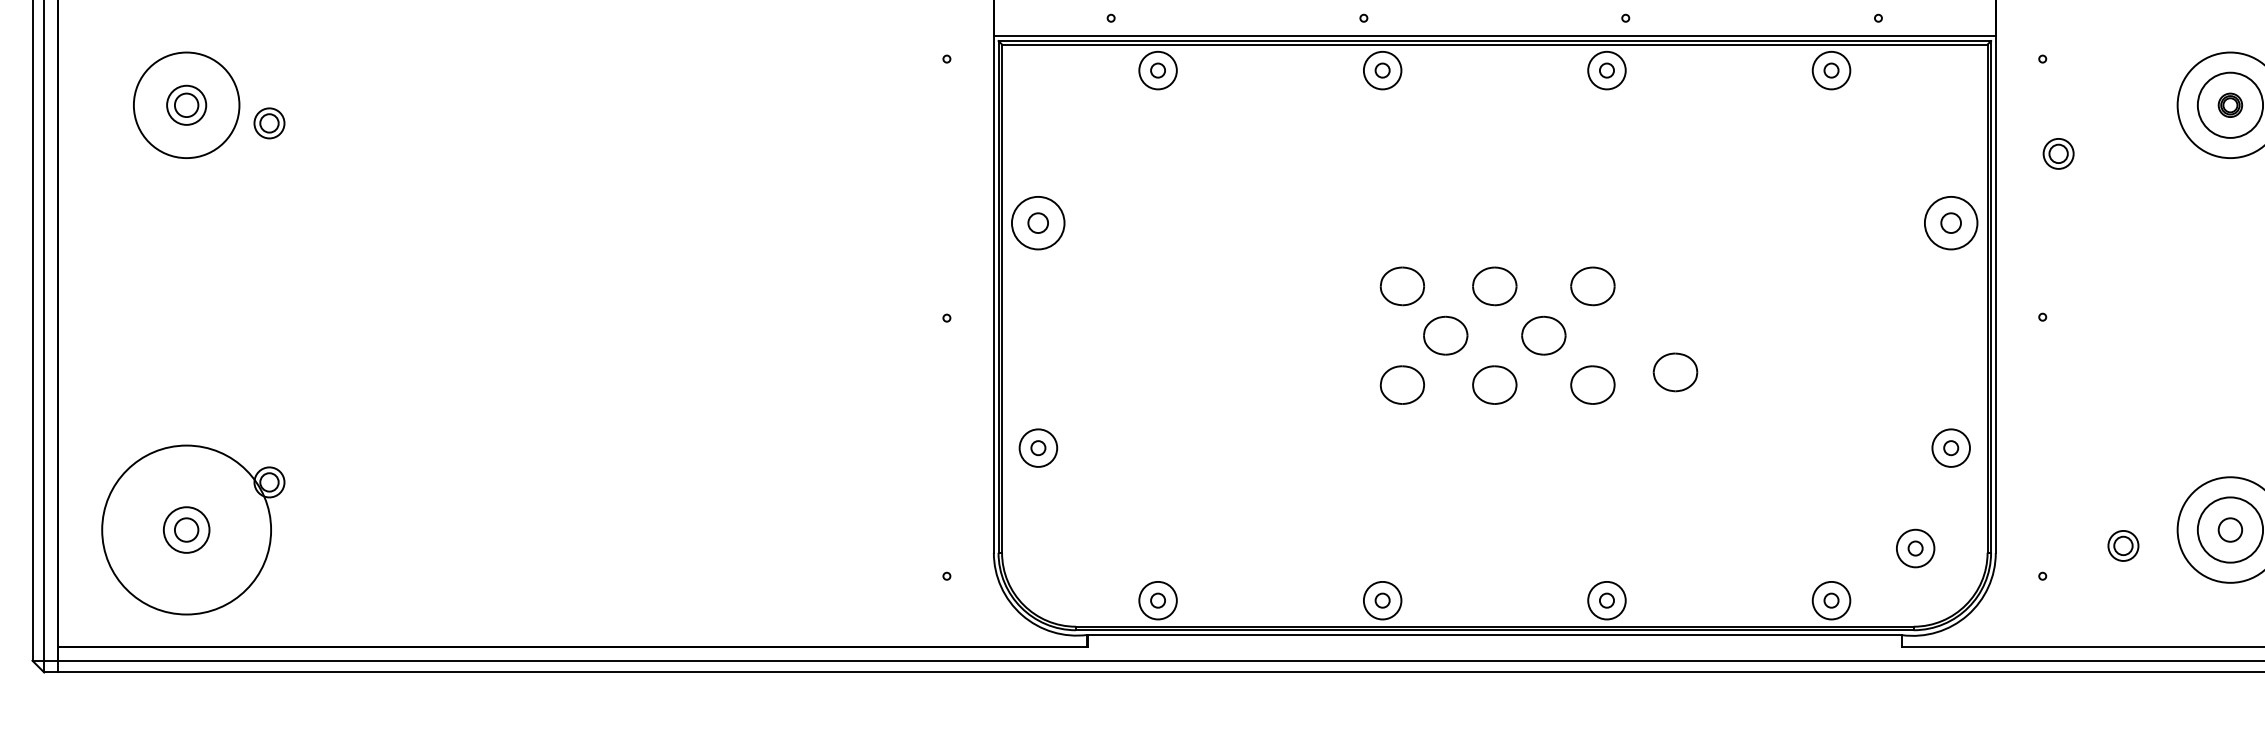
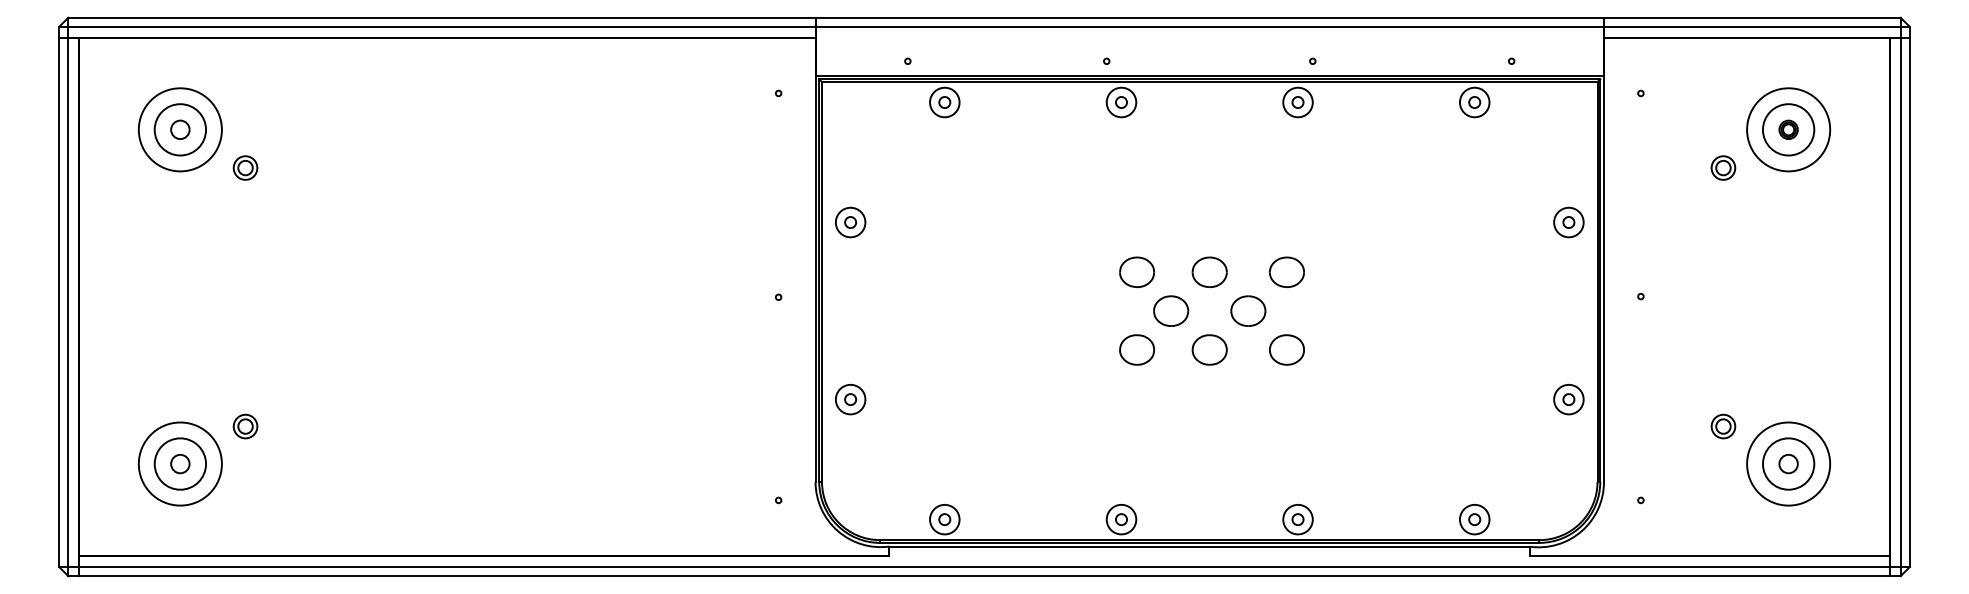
circle: (186, 104) -> (180, 129), size x1.67
part: (269, 122) -> (245, 167), moved
part: (2058, 153) -> (1723, 167), moved
part: (1038, 223) -> (850, 222), size x0.71
part: (1950, 223) -> (1568, 222), size x0.71
part: (1674, 371) -> (1351, 339), removed
circle: (185, 529) -> (179, 463), size x0.62
circle: (186, 529) -> (180, 463), size x1.43
part: (2123, 545) -> (1723, 426), moved
part: (1915, 548) -> (1540, 478), removed

